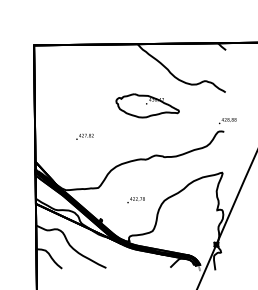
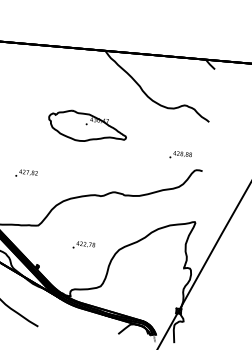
part: (147, 105) -> (87, 126), moved
text: (227, 121) -> (180, 155), moved
text: (84, 136) -> (26, 173), moved

